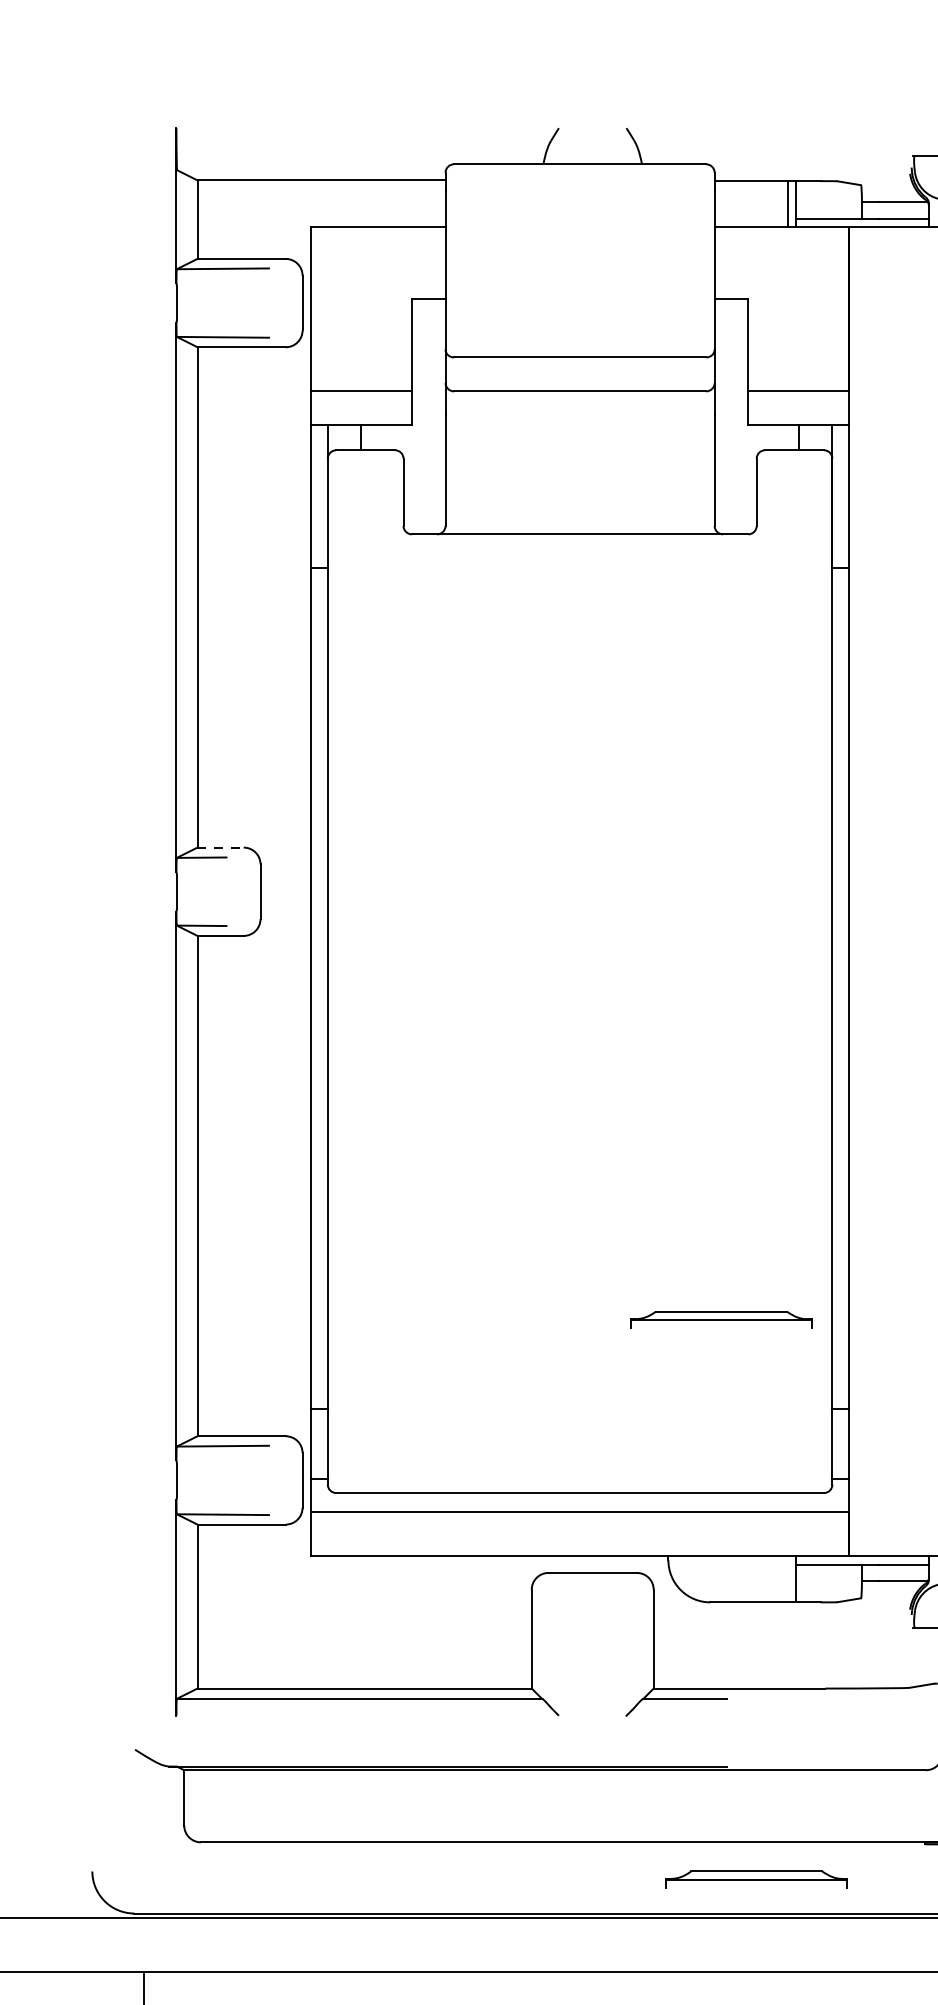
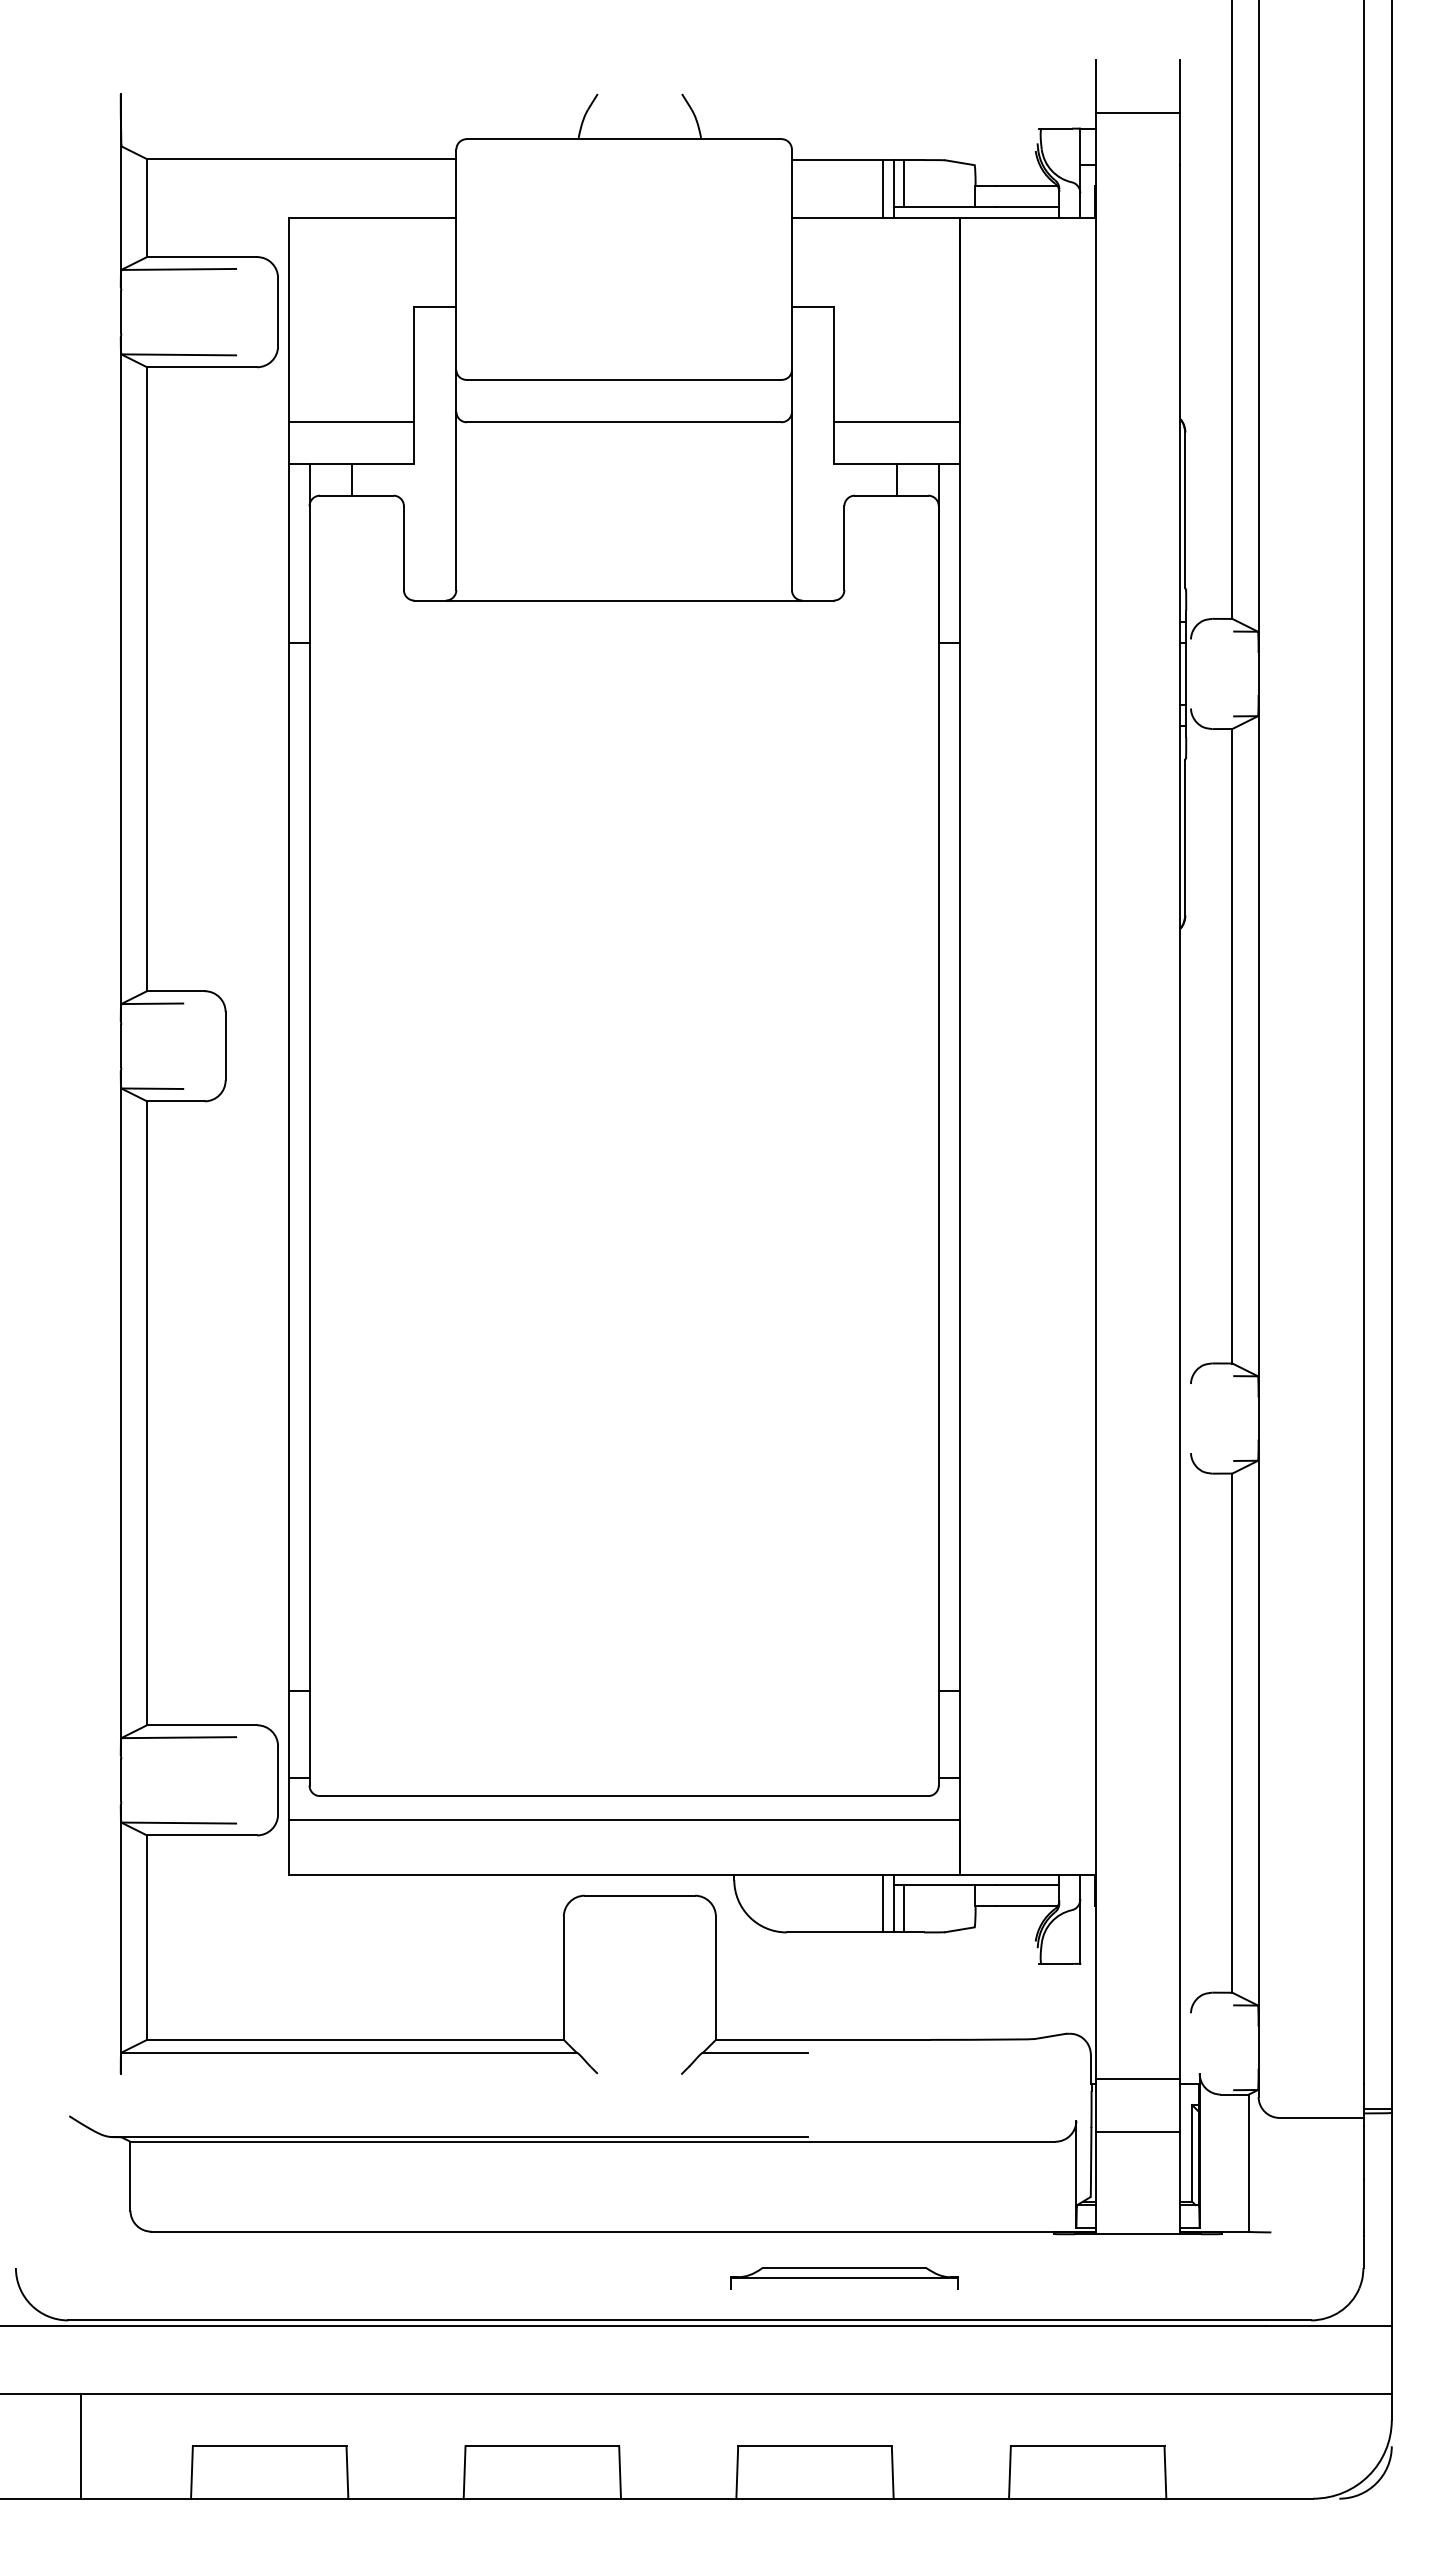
line: (804, 199) -> (903, 183), added
line: (220, 847) -> (175, 991), dashed -> solid
part: (721, 1320) -> (800, 1580), removed
line: (788, 1579) -> (883, 1903), added
line: (804, 1583) -> (903, 1908), added

